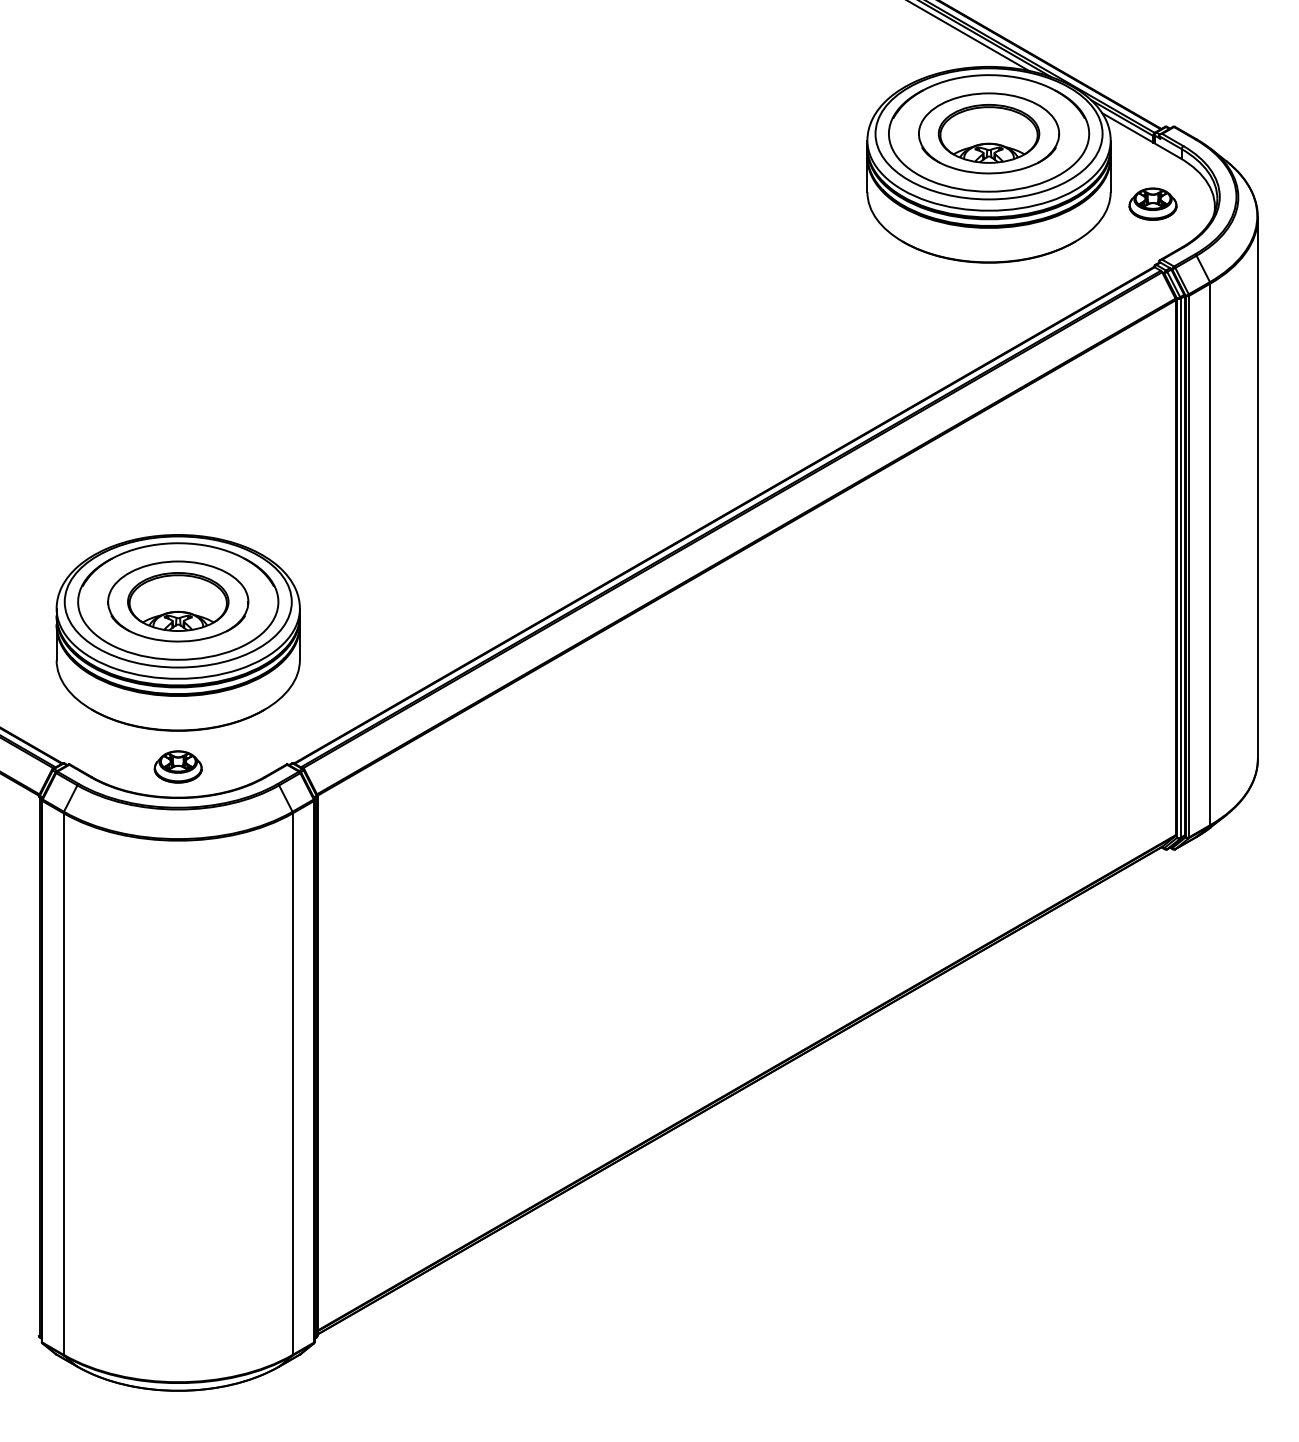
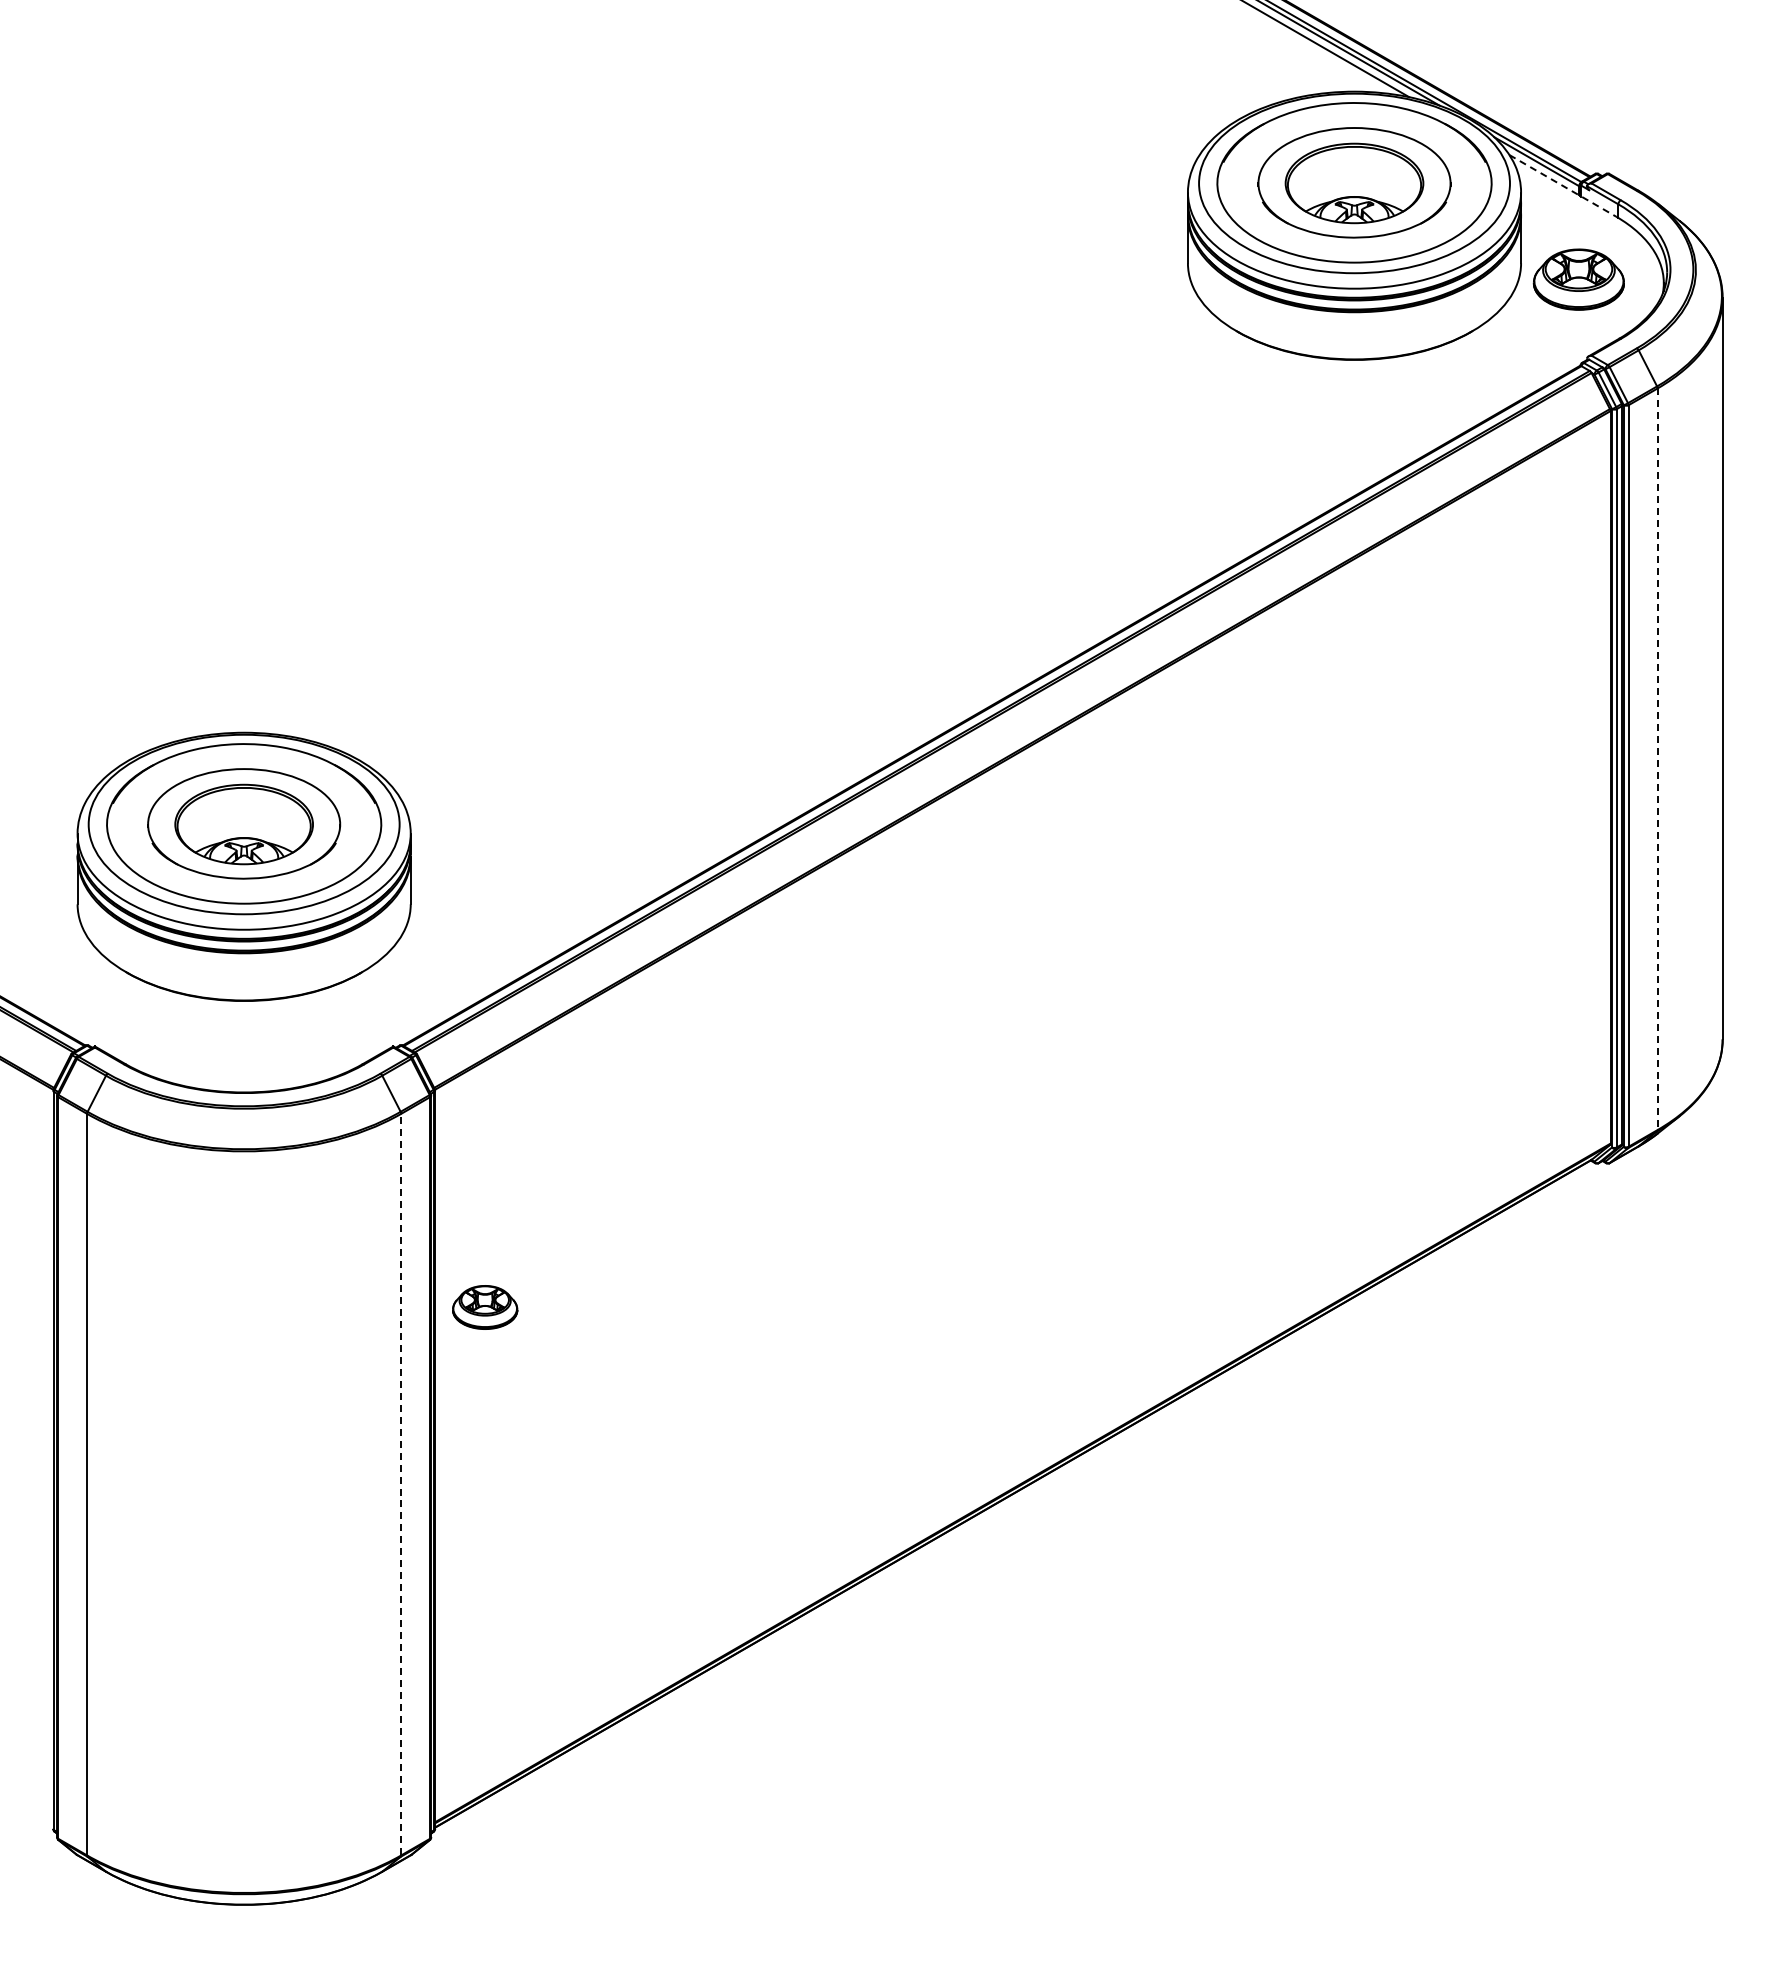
line: (1140, 135) -> (1562, 185), solid -> dashed
part: (1153, 204) -> (1579, 279), size x1.4
line: (1210, 554) -> (1657, 759), solid -> dashed
part: (178, 767) -> (485, 1307), moved
line: (293, 1083) -> (401, 1484), solid -> dashed

